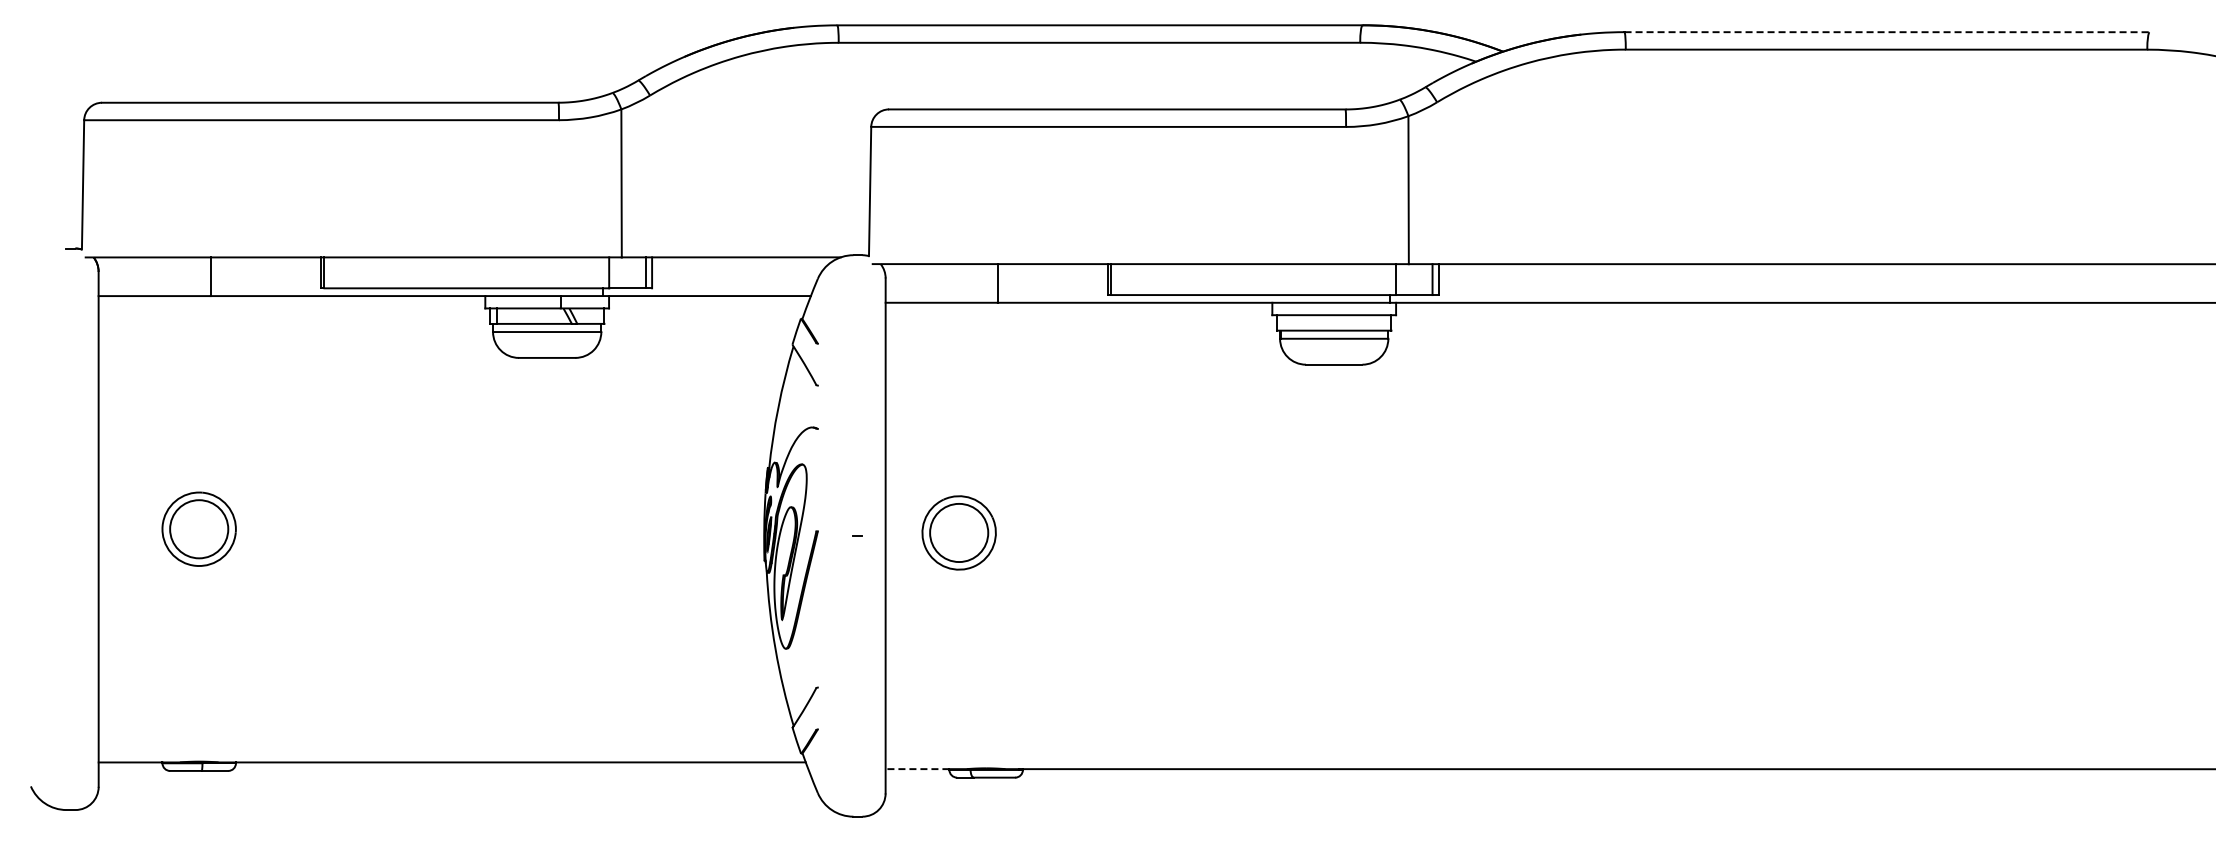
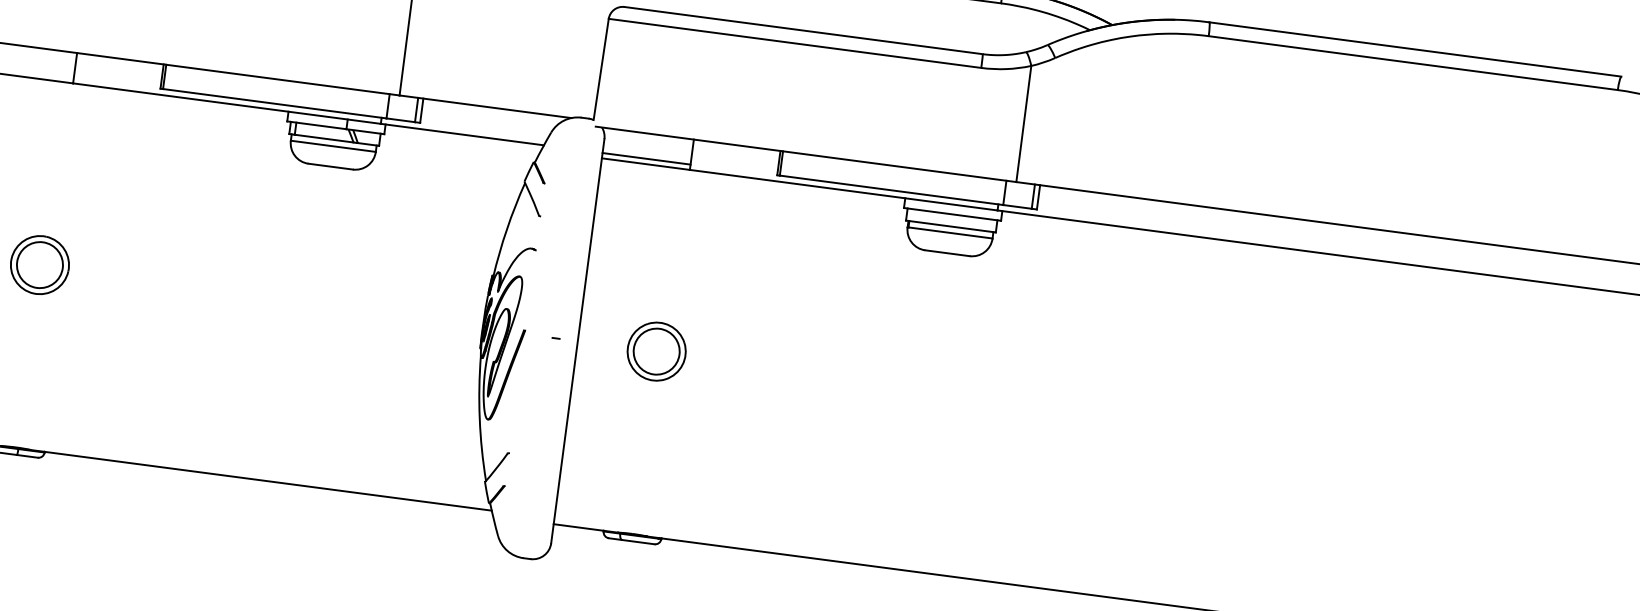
line: (1887, 32) -> (1415, 49), dashed -> solid
line: (941, 296) -> (646, 159), added
part: (958, 532) -> (656, 351), moved
line: (917, 769) -> (578, 527), dashed -> solid

